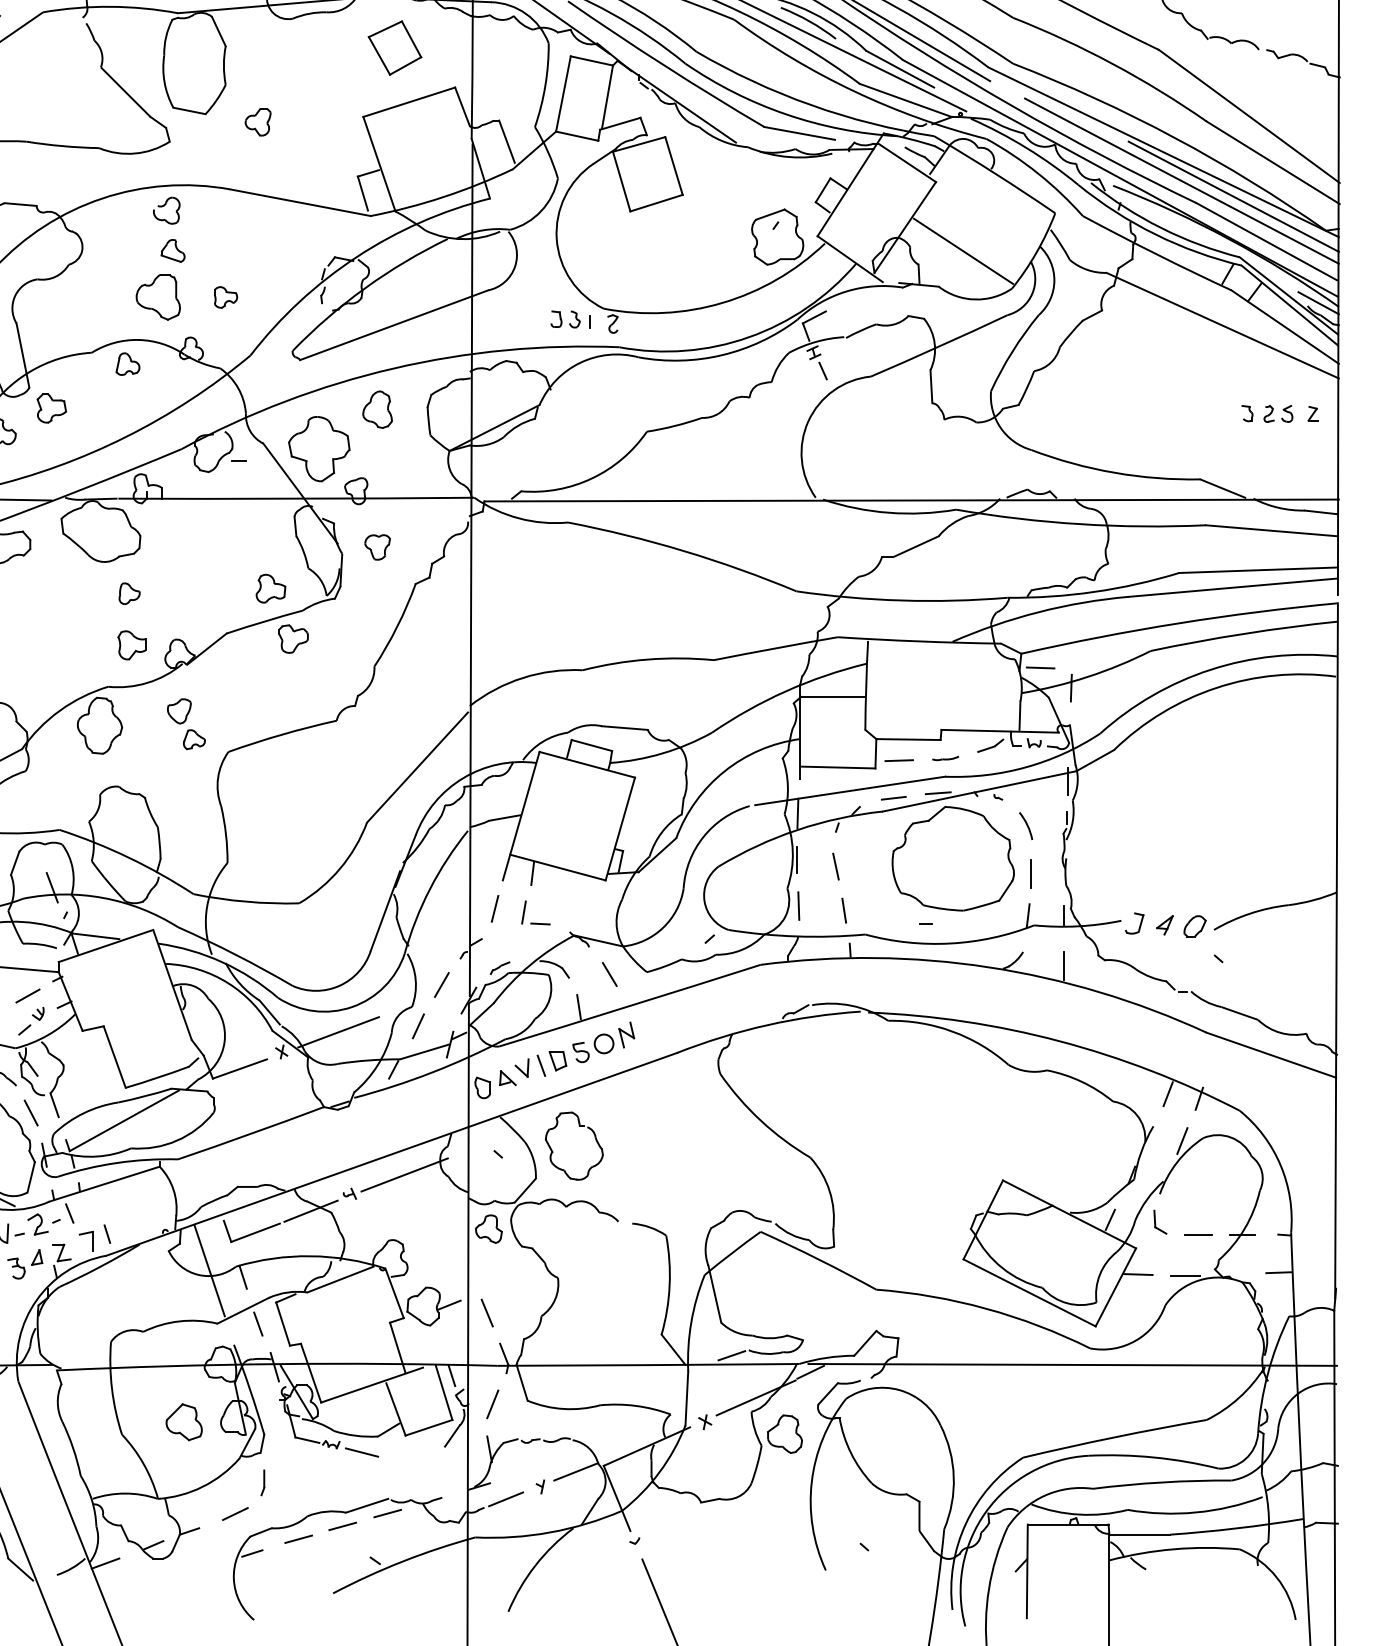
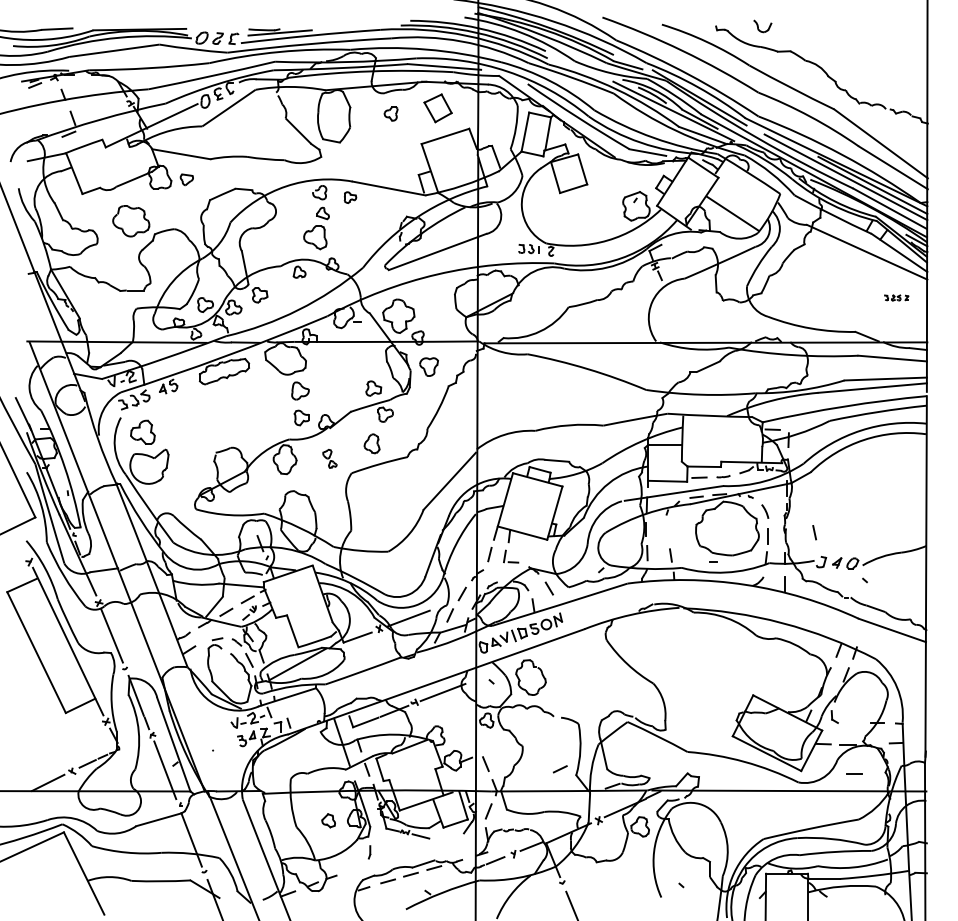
part: (256, 121) -> (390, 113), moved
part: (226, 297) -> (350, 197), moved
part: (376, 409) -> (371, 443), moved
part: (1279, 412) -> (896, 297), size x0.6
part: (376, 548) -> (428, 367), size x1.4
part: (129, 594) -> (300, 391), size x1.6
part: (185, 723) -> (329, 458), size x0.7
line: (835, 866) -> (814, 532), moved
line: (1198, 1232) -> (854, 773), moved
part: (183, 1421) -> (328, 820), size x0.7
line: (233, 1514) -> (559, 769), moved

